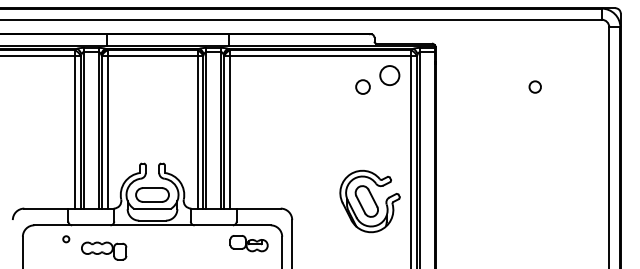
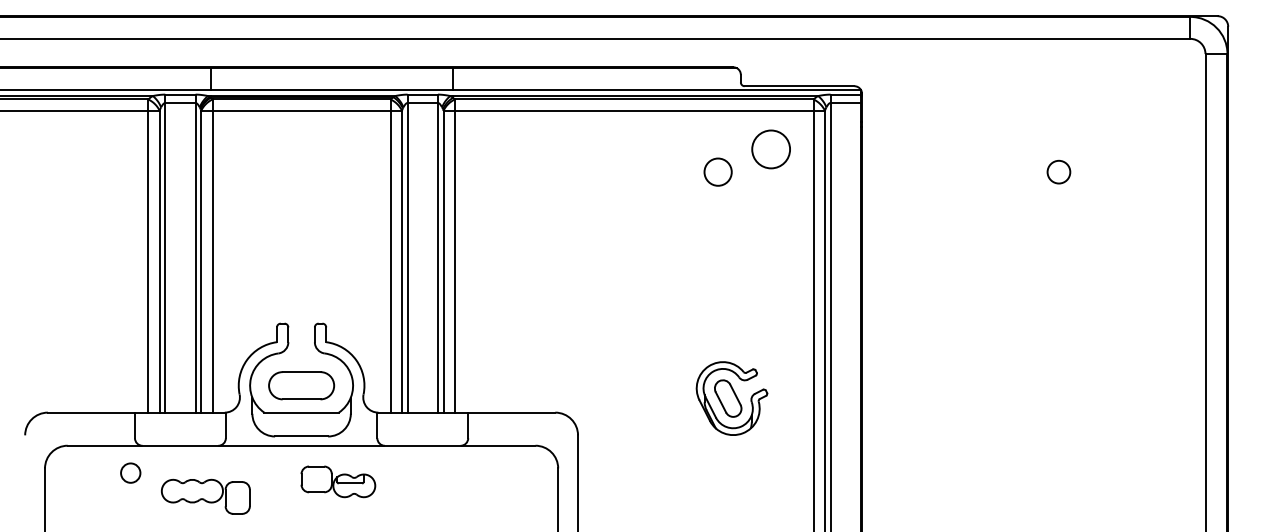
part: (369, 201) -> (730, 398), size x0.6
circle: (66, 239) -> (131, 473), size x1.6
part: (248, 243) -> (337, 481), moved

